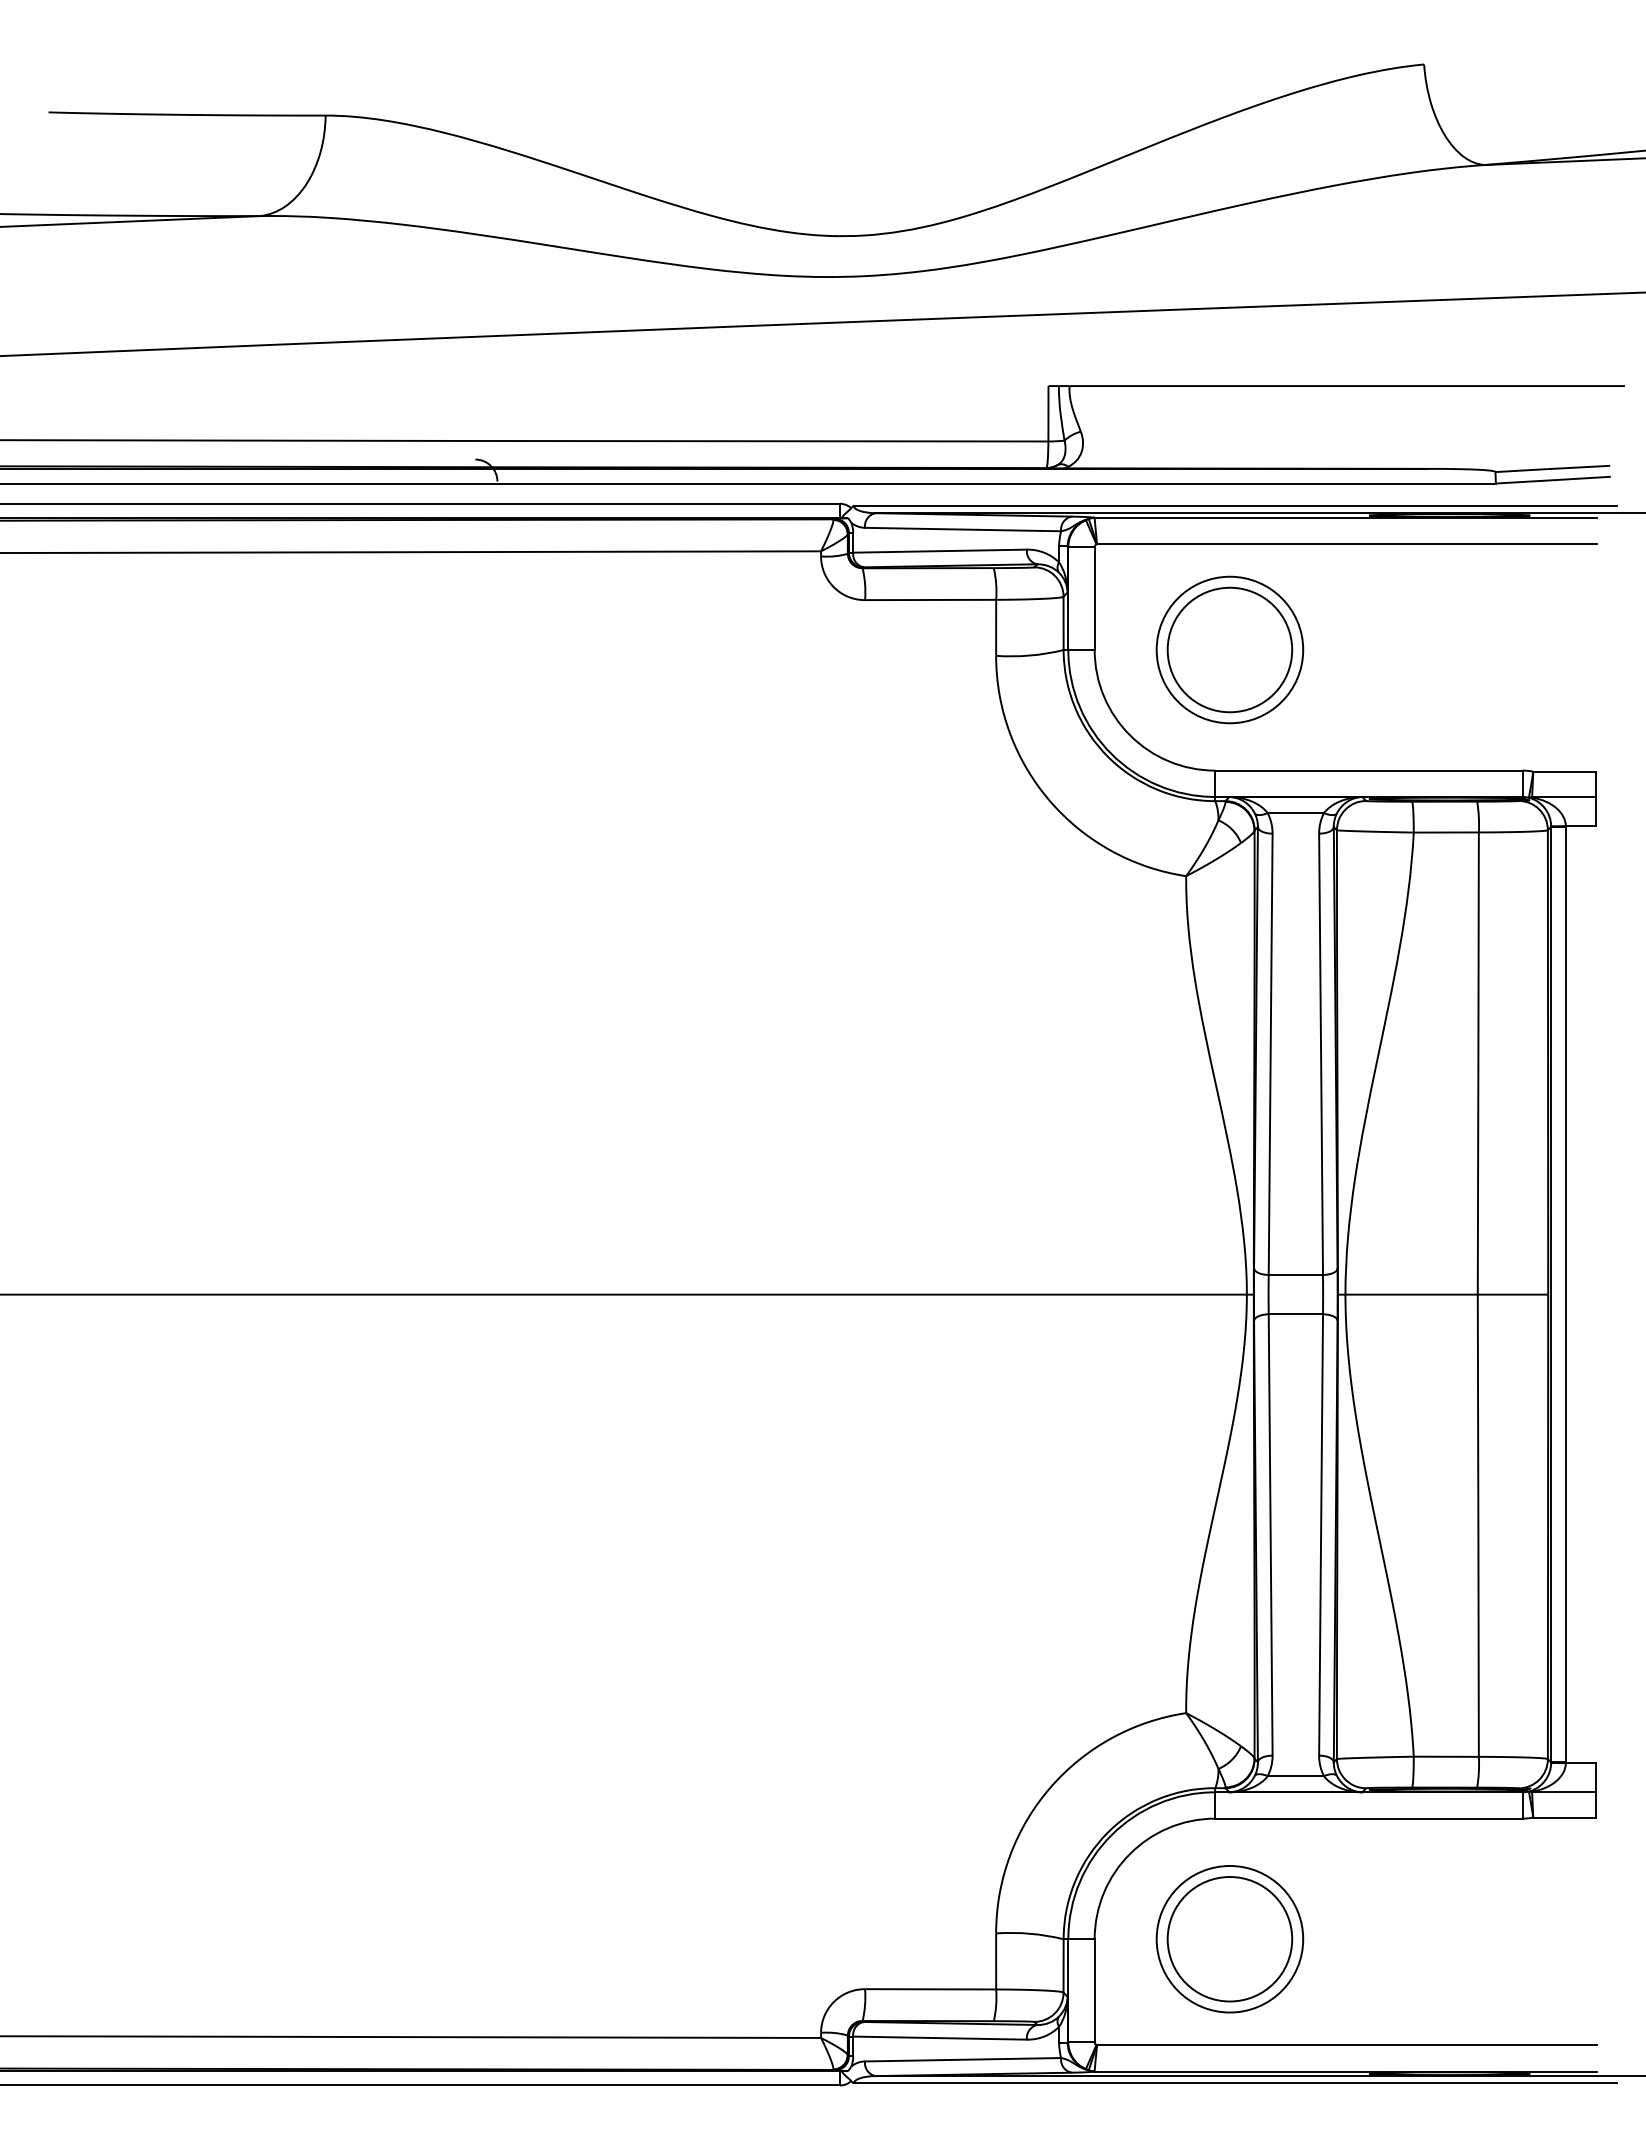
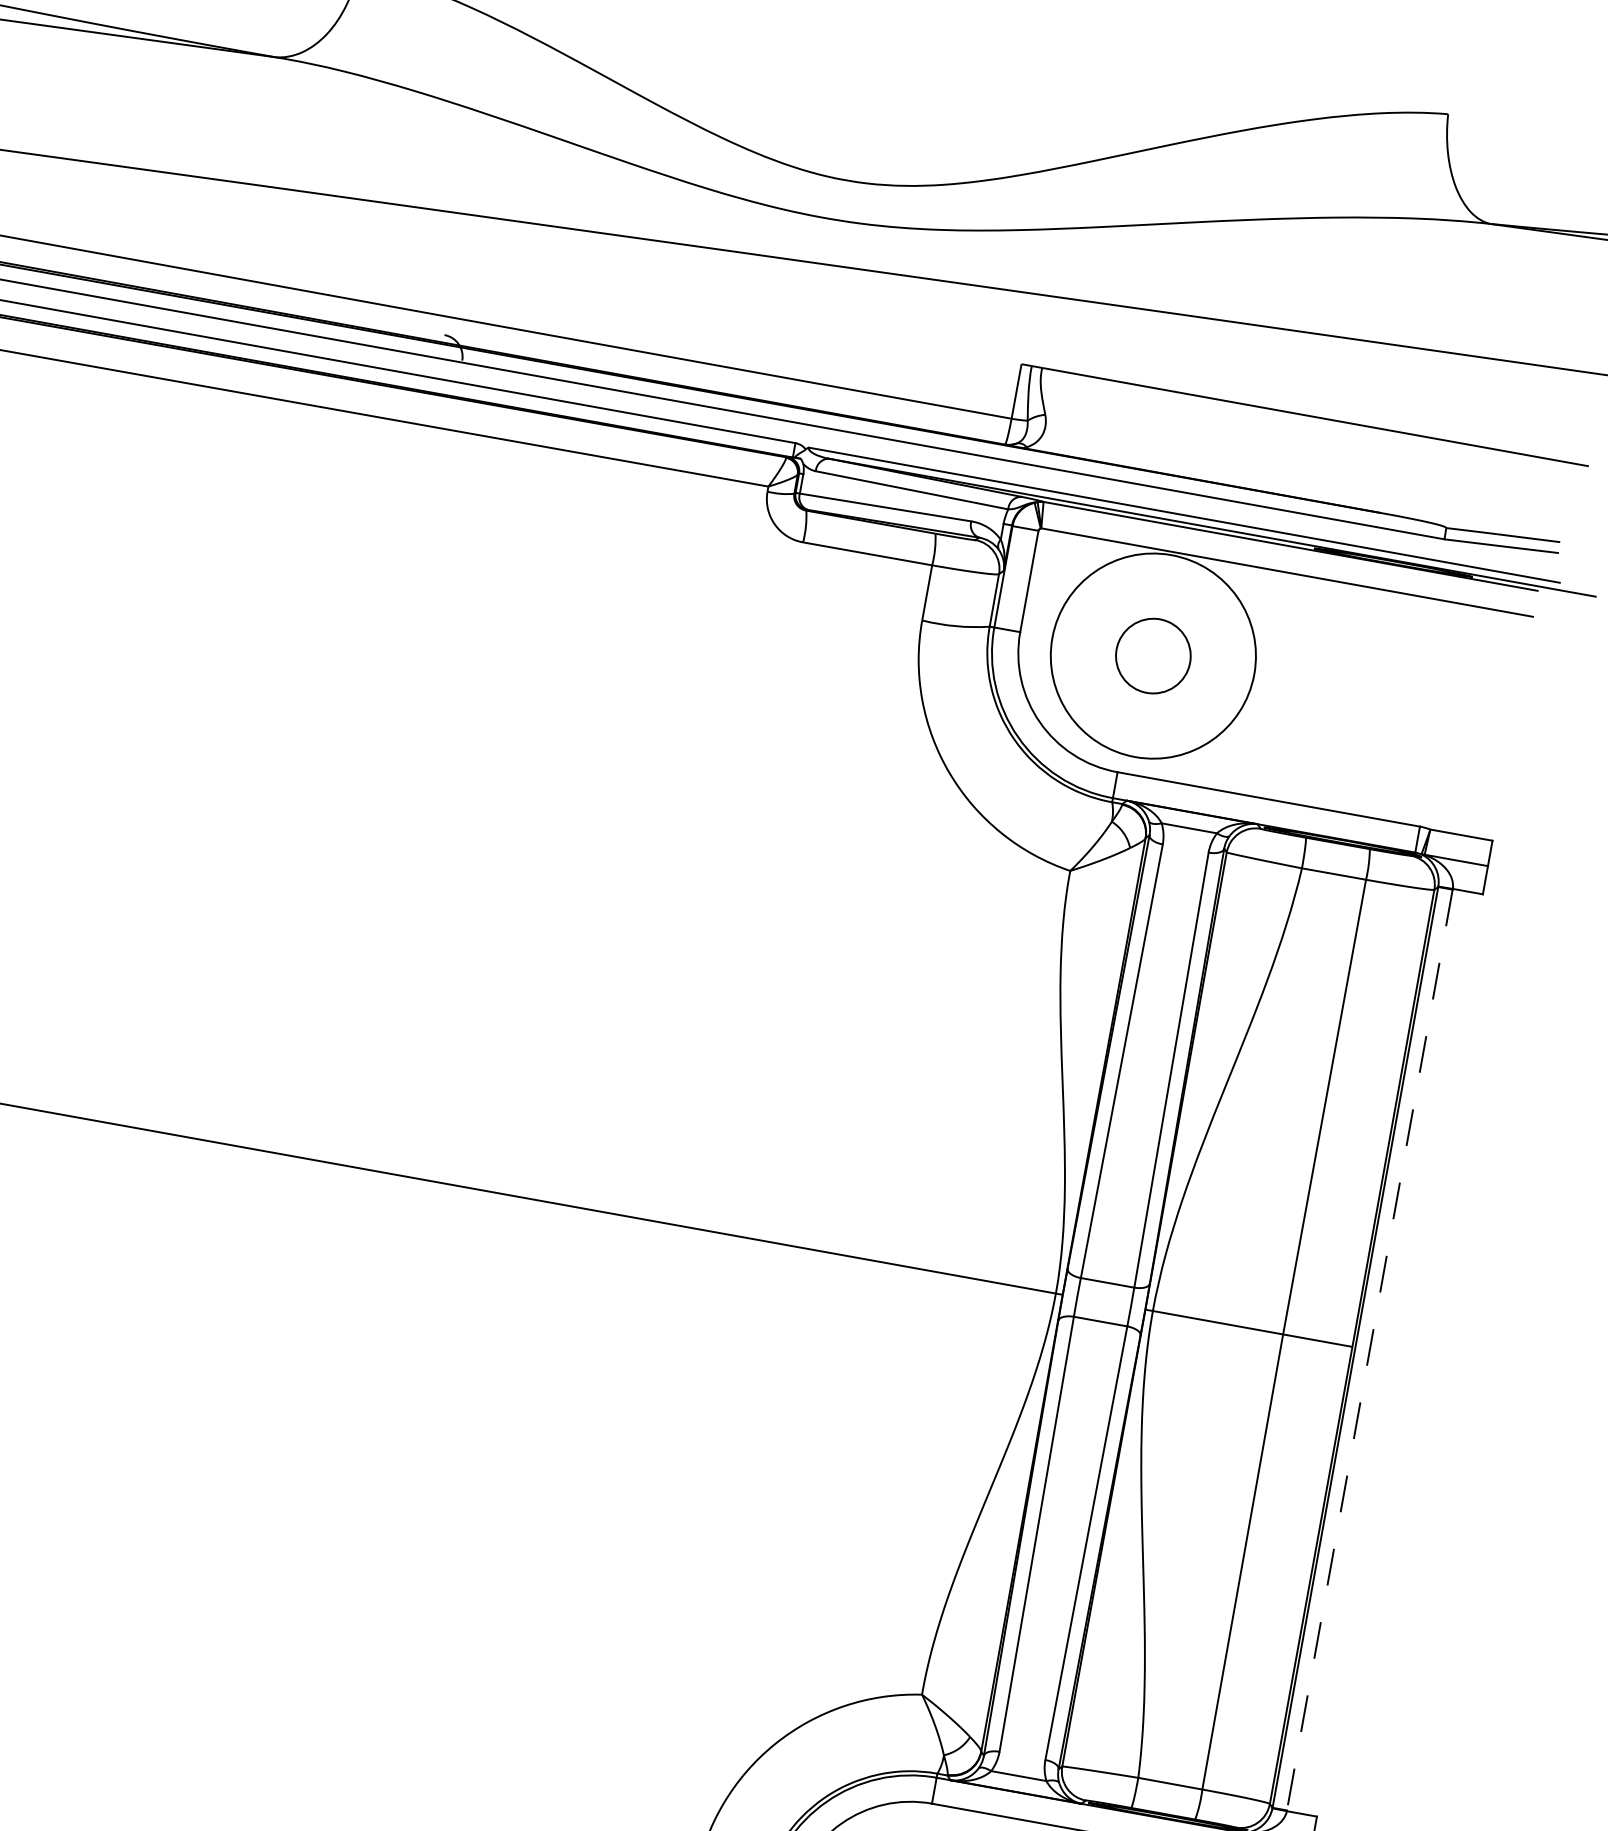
circle: (1229, 649) -> (1153, 655), size x0.6
circle: (1229, 649) -> (1153, 655), size x1.4
line: (1565, 1294) -> (1369, 1349), solid -> dashed

